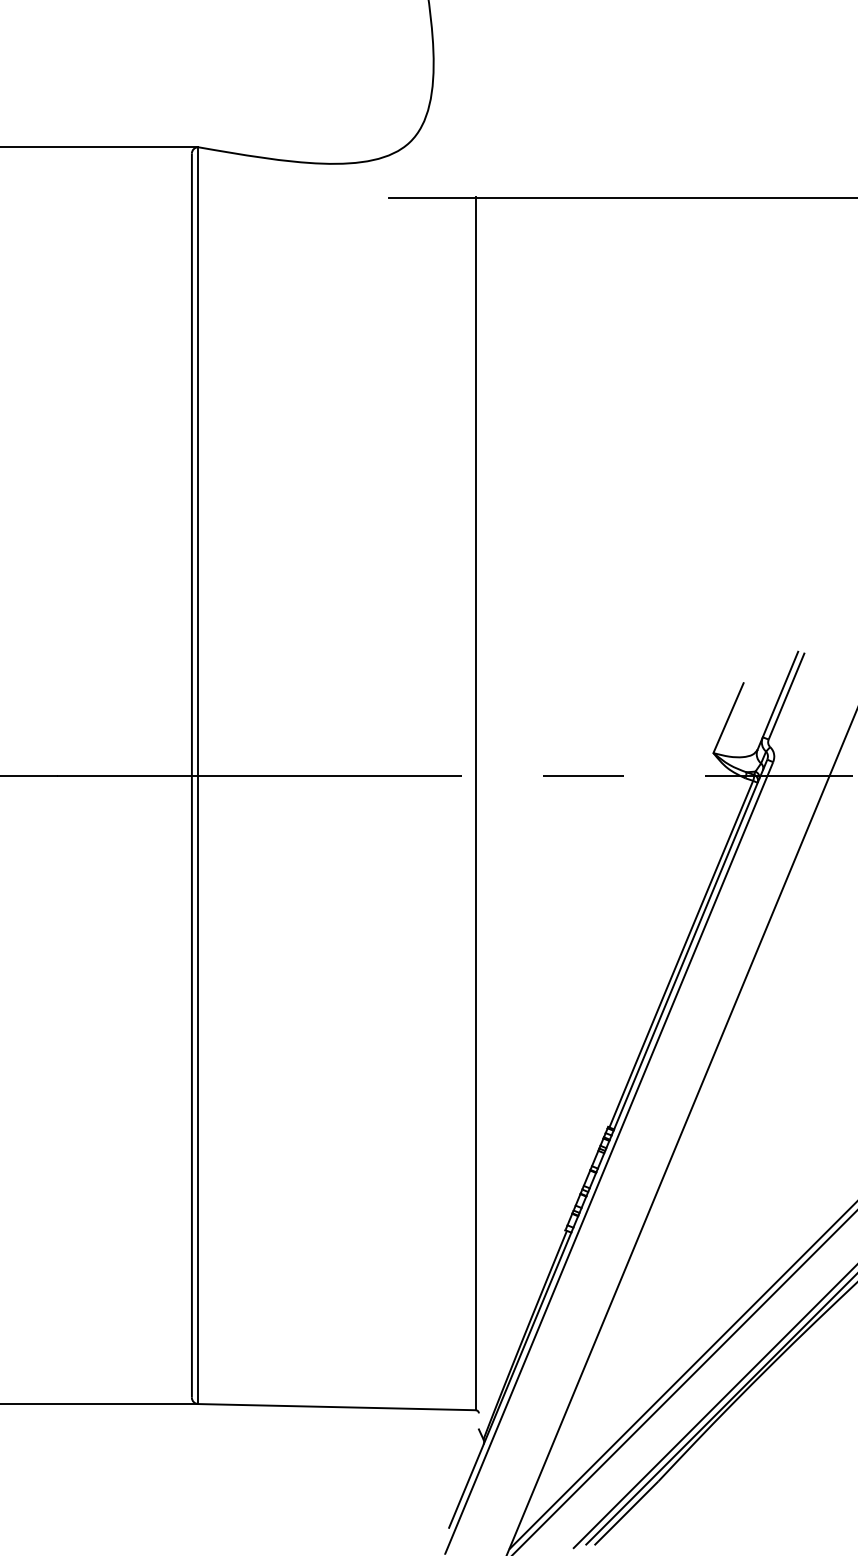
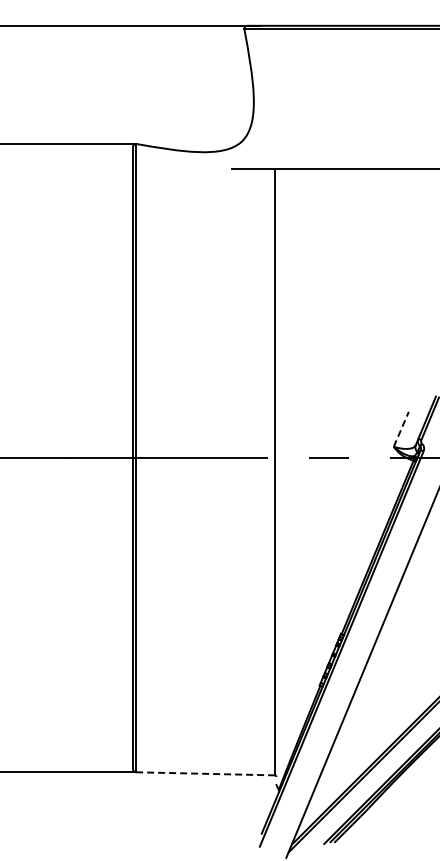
line: (728, 716) -> (401, 428), solid -> dashed
line: (338, 1406) -> (206, 773), solid -> dashed

